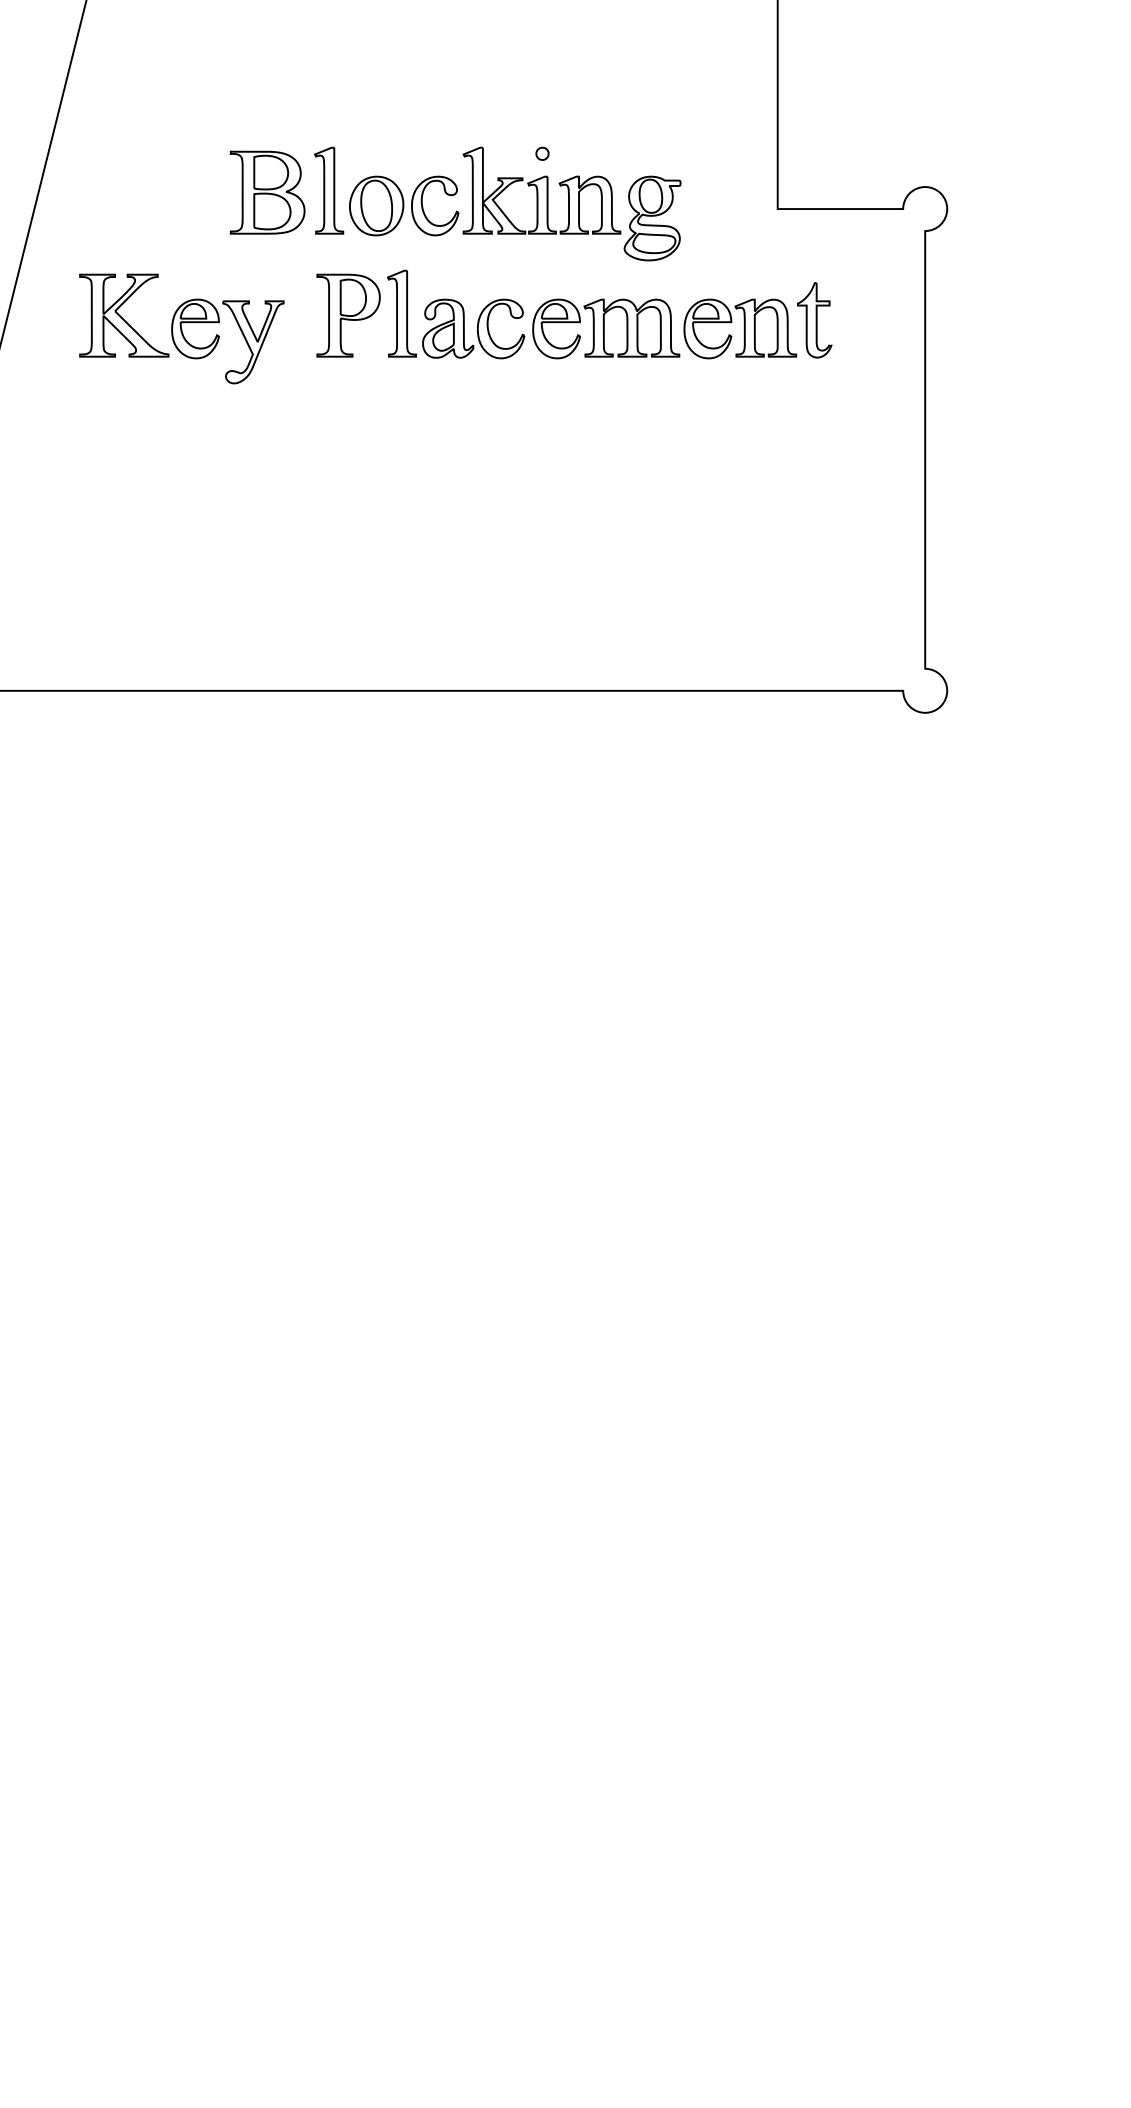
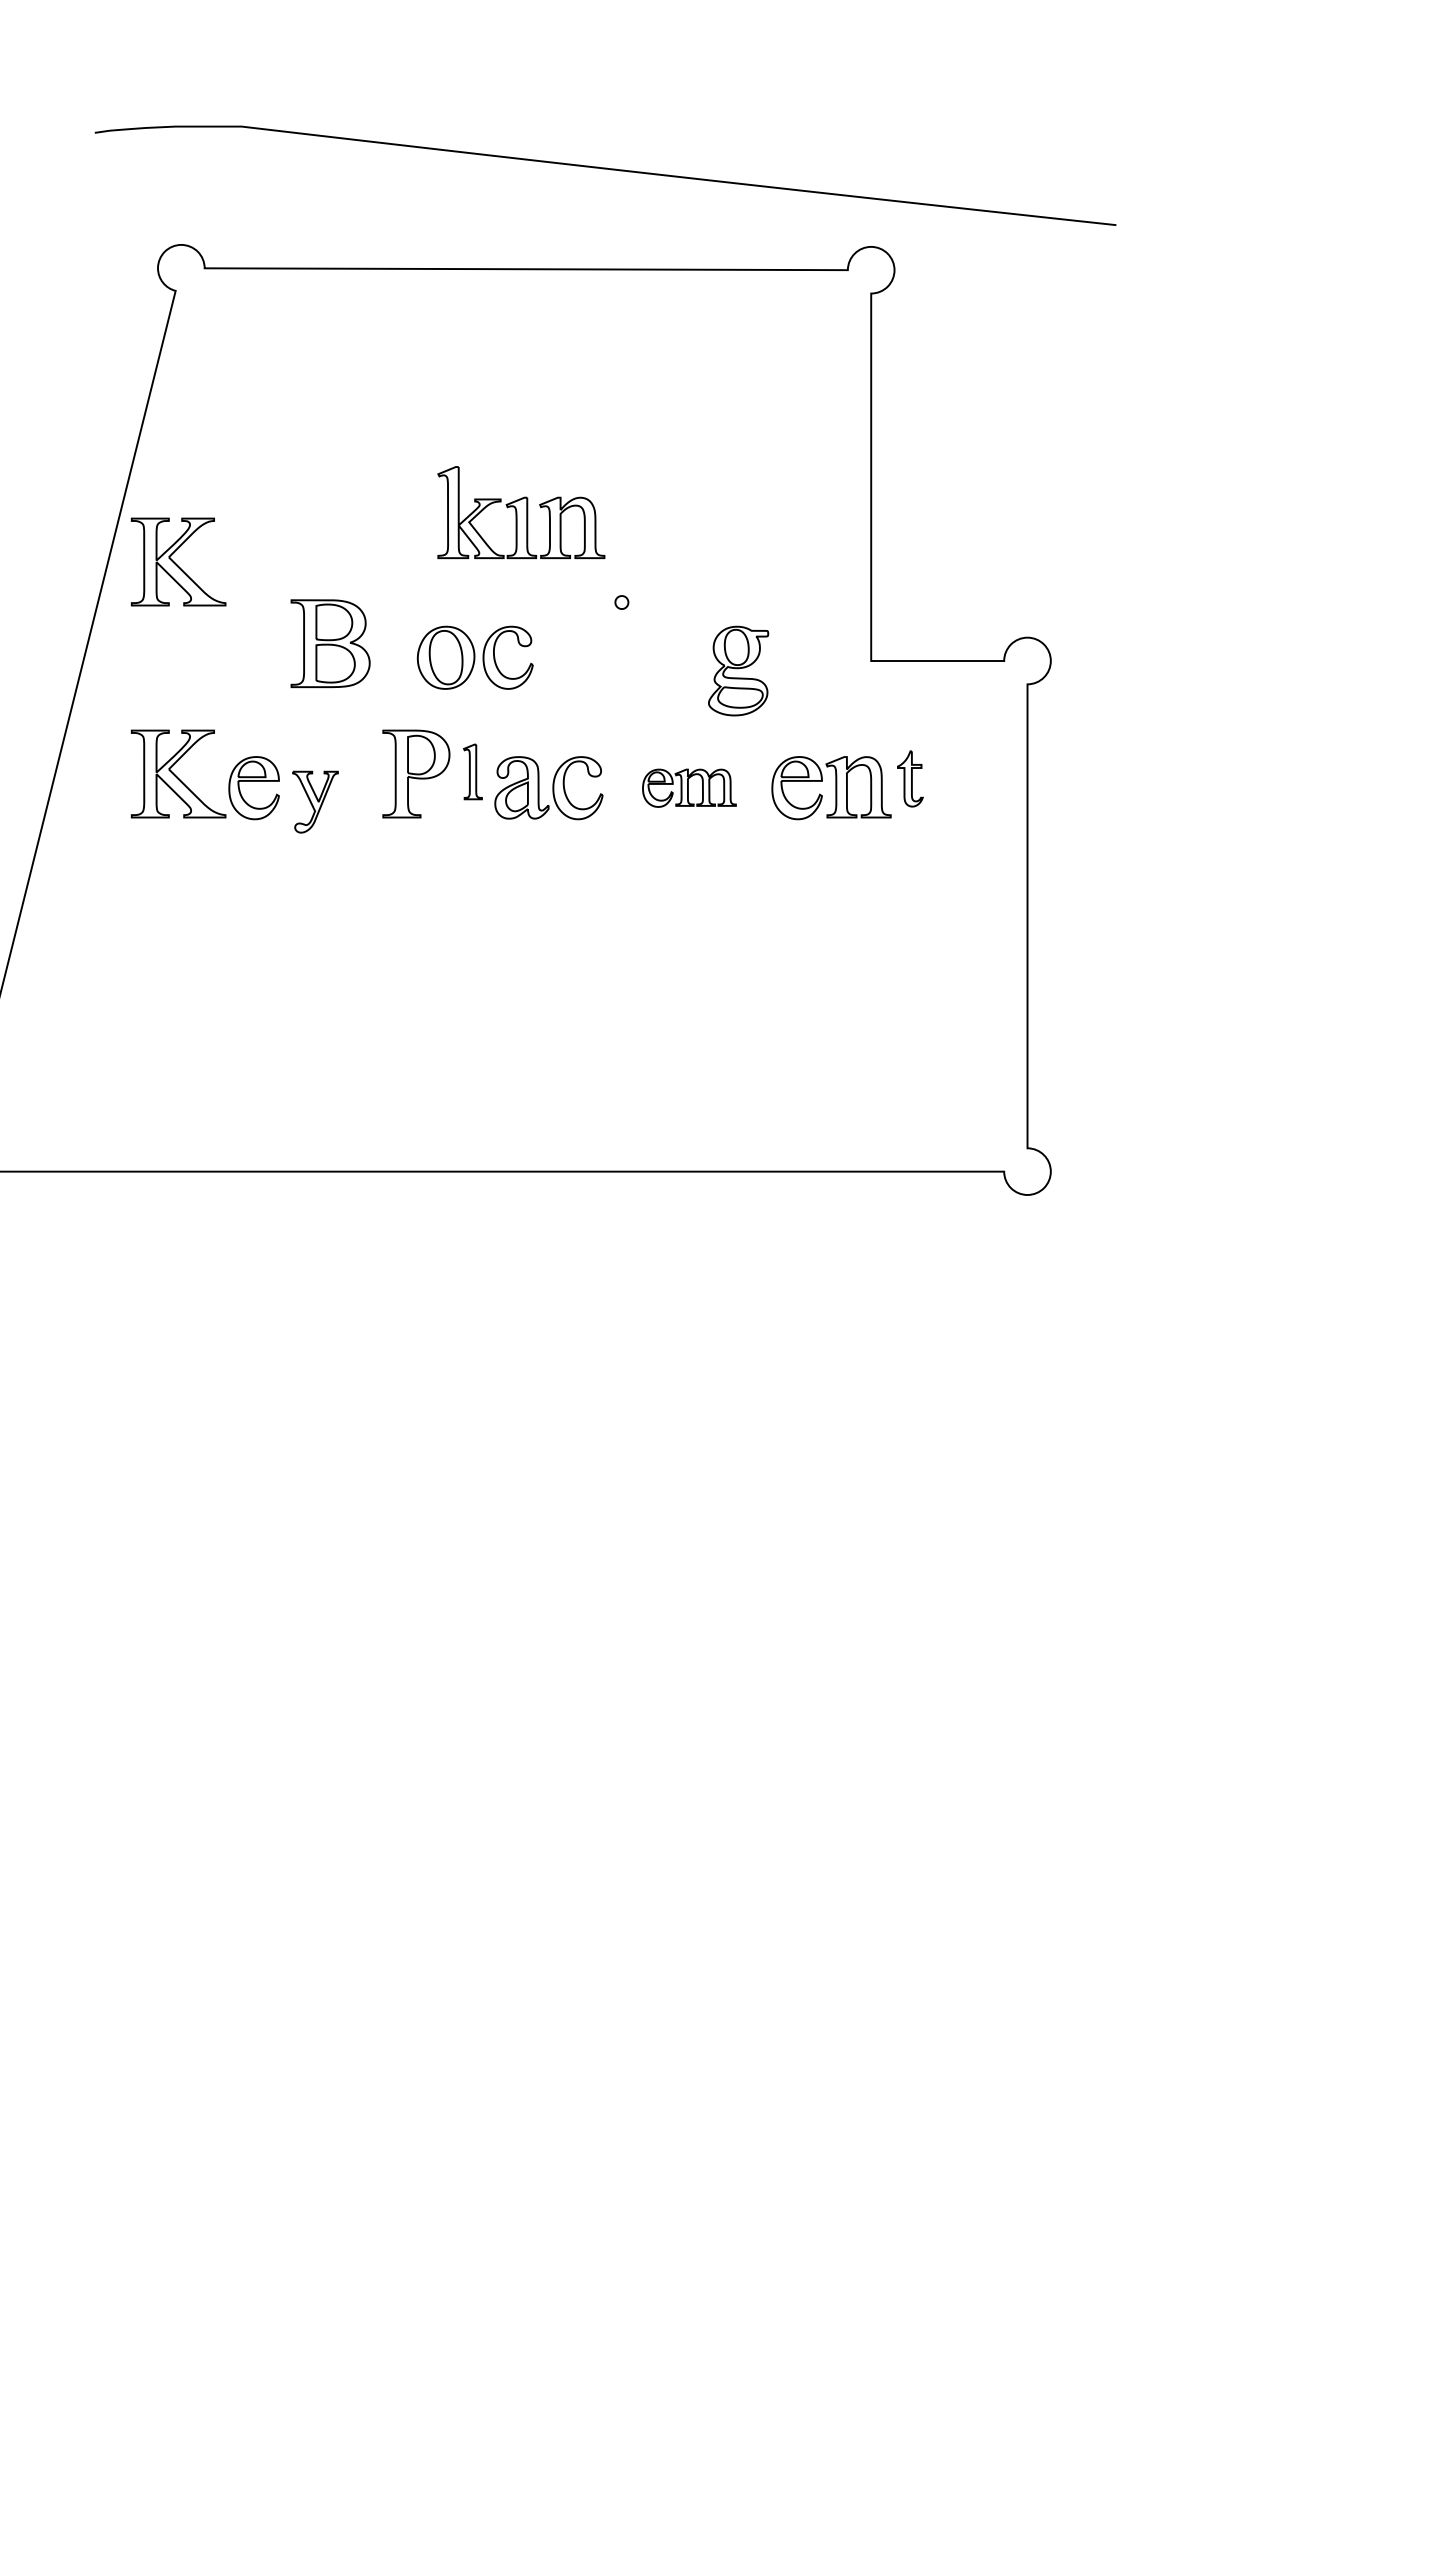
part: (124, 115) -> (178, 561), added
part: (328, 190) -> (395, 641), removed
part: (542, 190) -> (521, 512), moved
part: (401, 313) -> (472, 771), size x0.6
part: (814, 319) -> (910, 778), size x0.7
part: (606, 329) -> (689, 788), size x0.6
part: (253, 341) -> (315, 801), size x0.7

